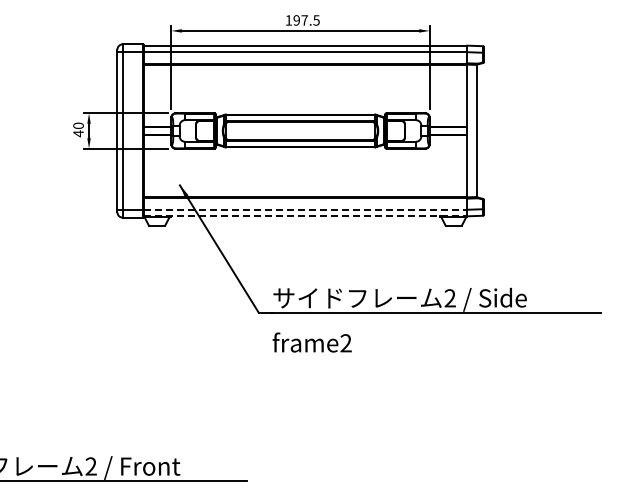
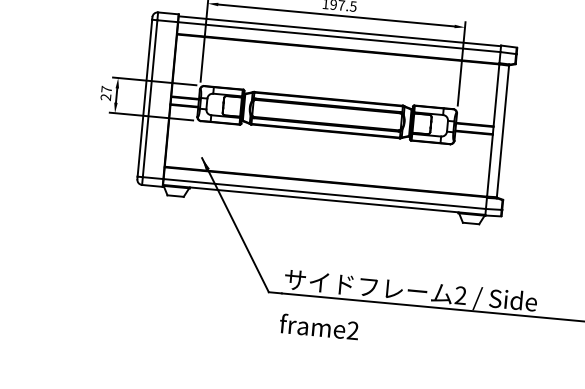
text: (78, 129) -> (106, 93), 40 -> 27
line: (305, 209) -> (324, 193), dashed -> solid
line: (305, 215) -> (324, 199), dashed -> solid

